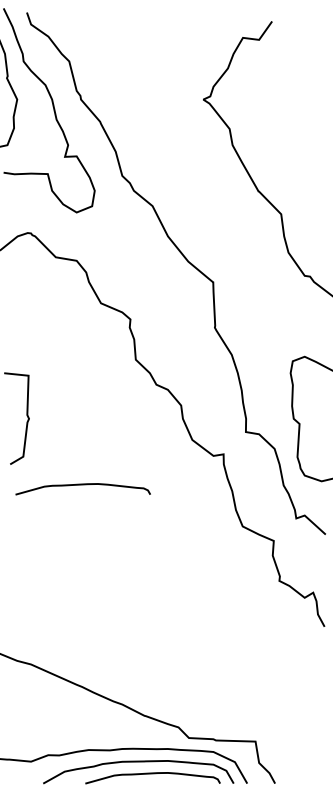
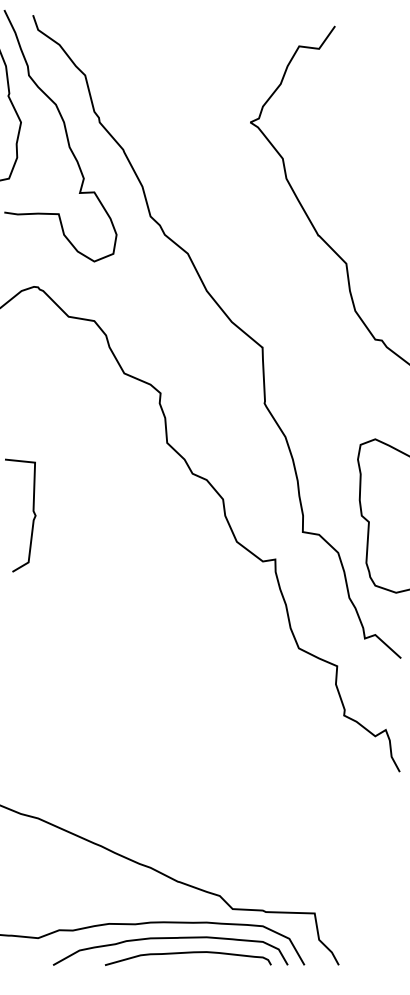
curve: (83, 485) -> (102, 597), removed

